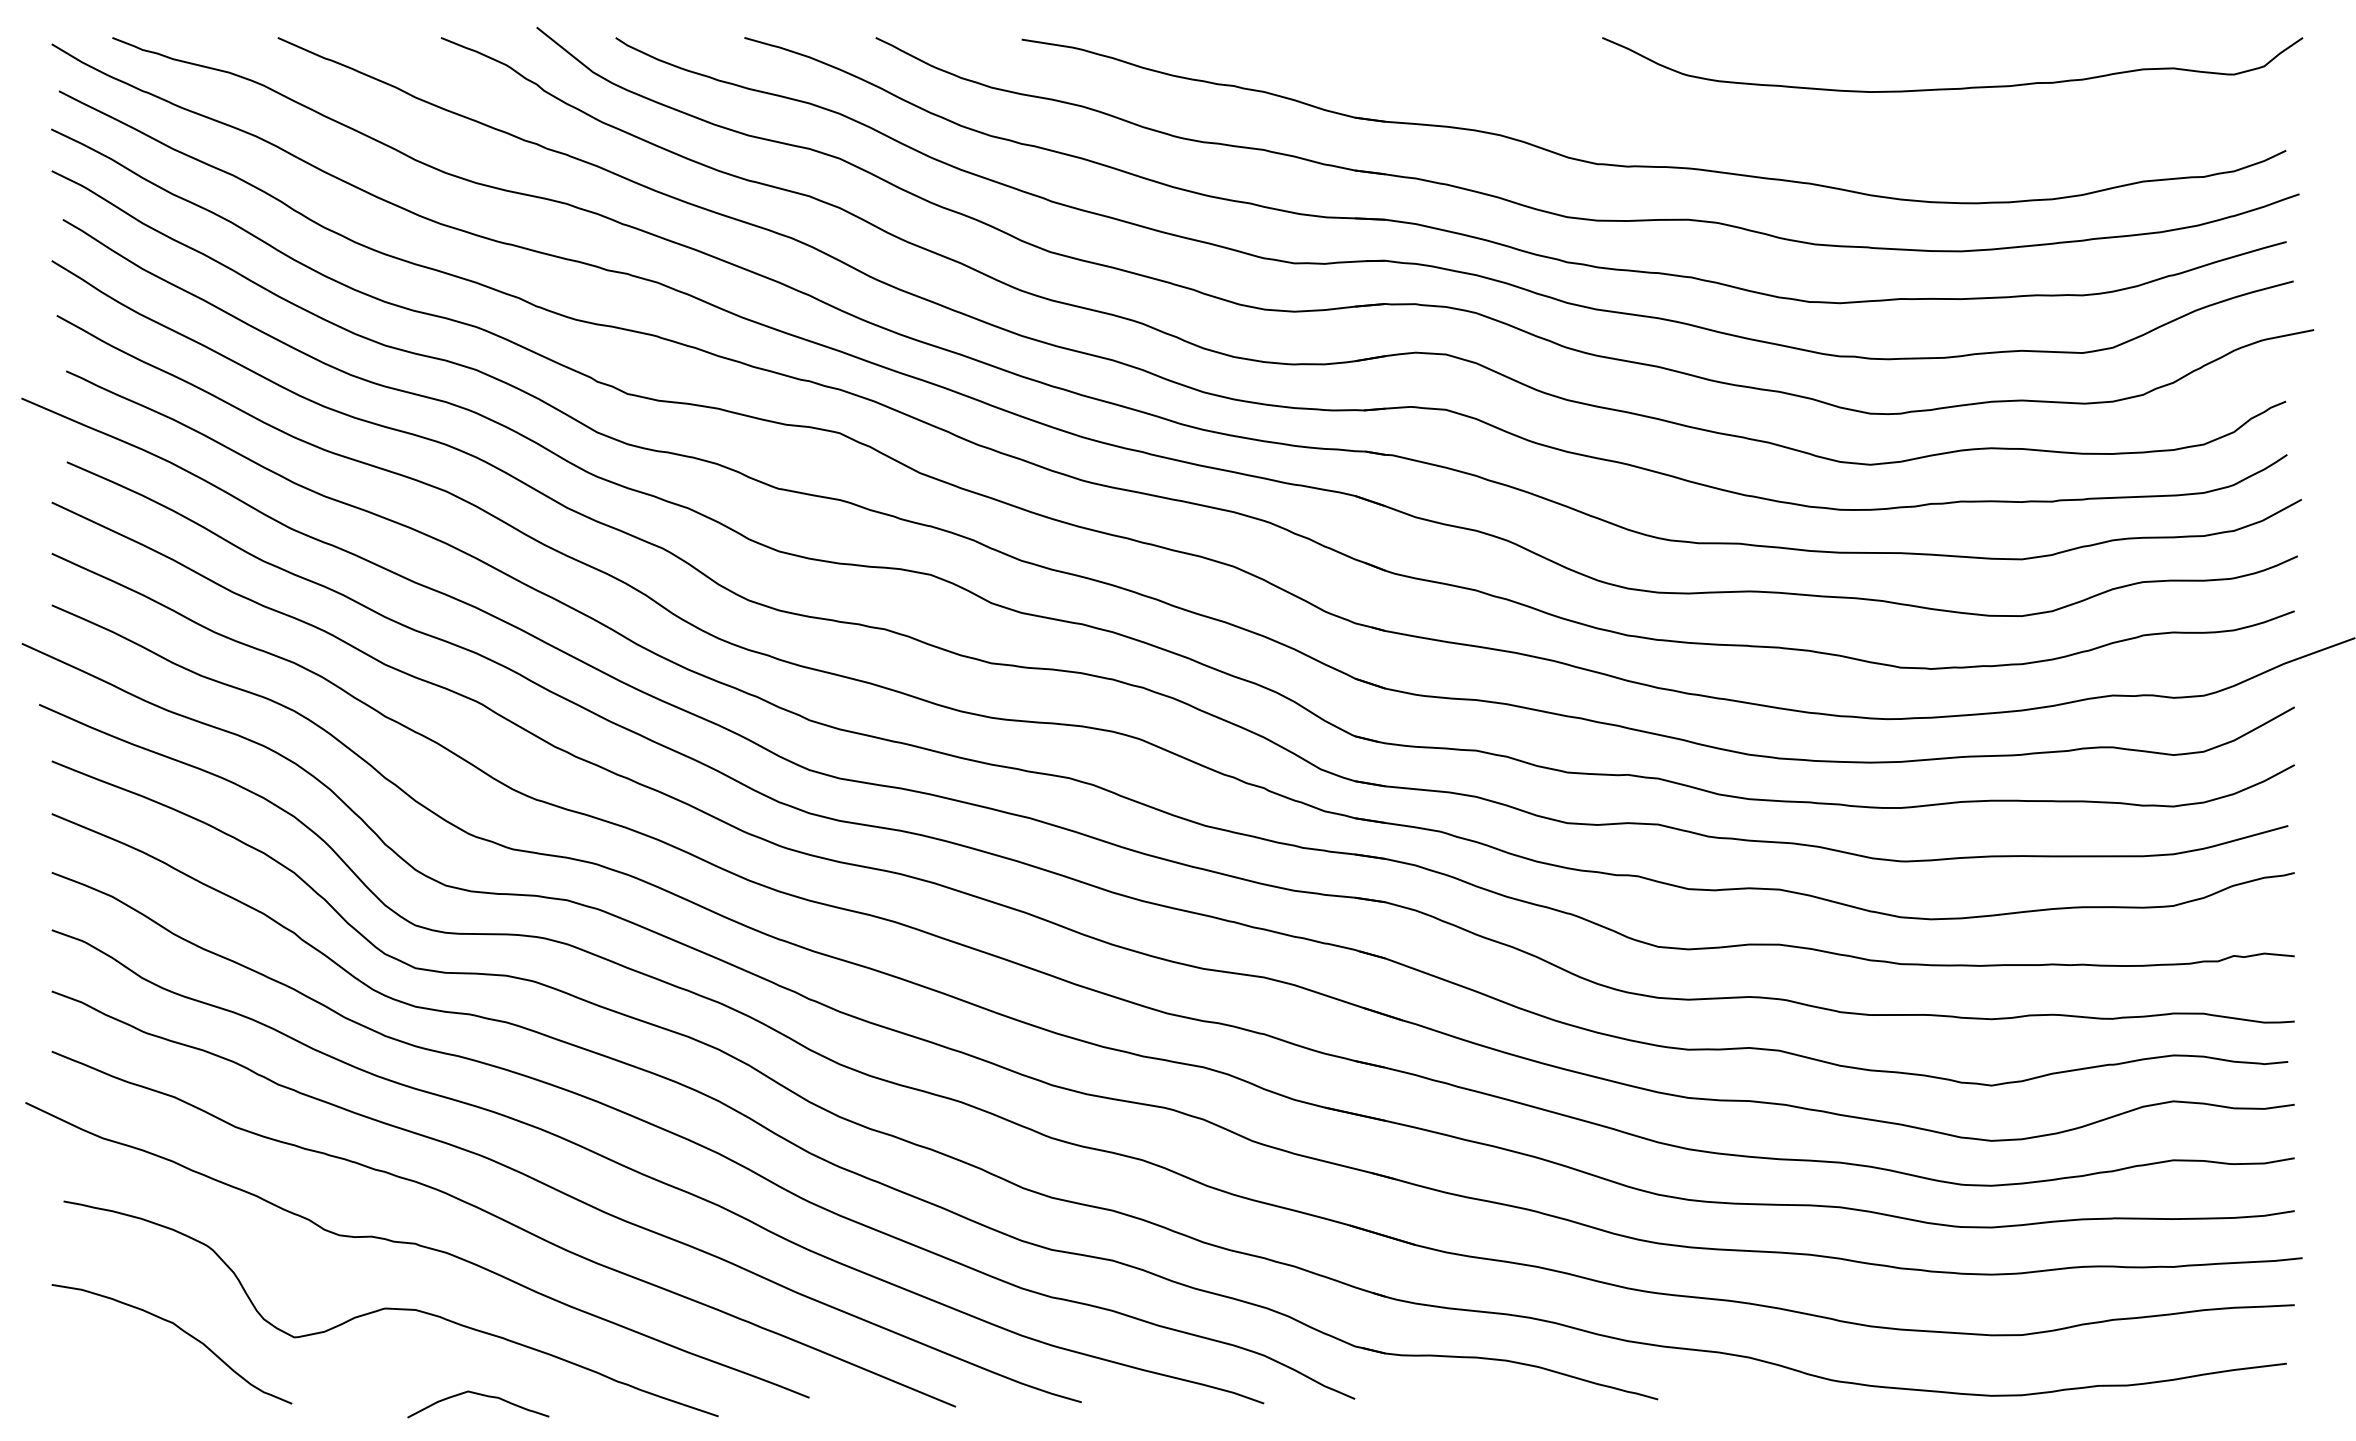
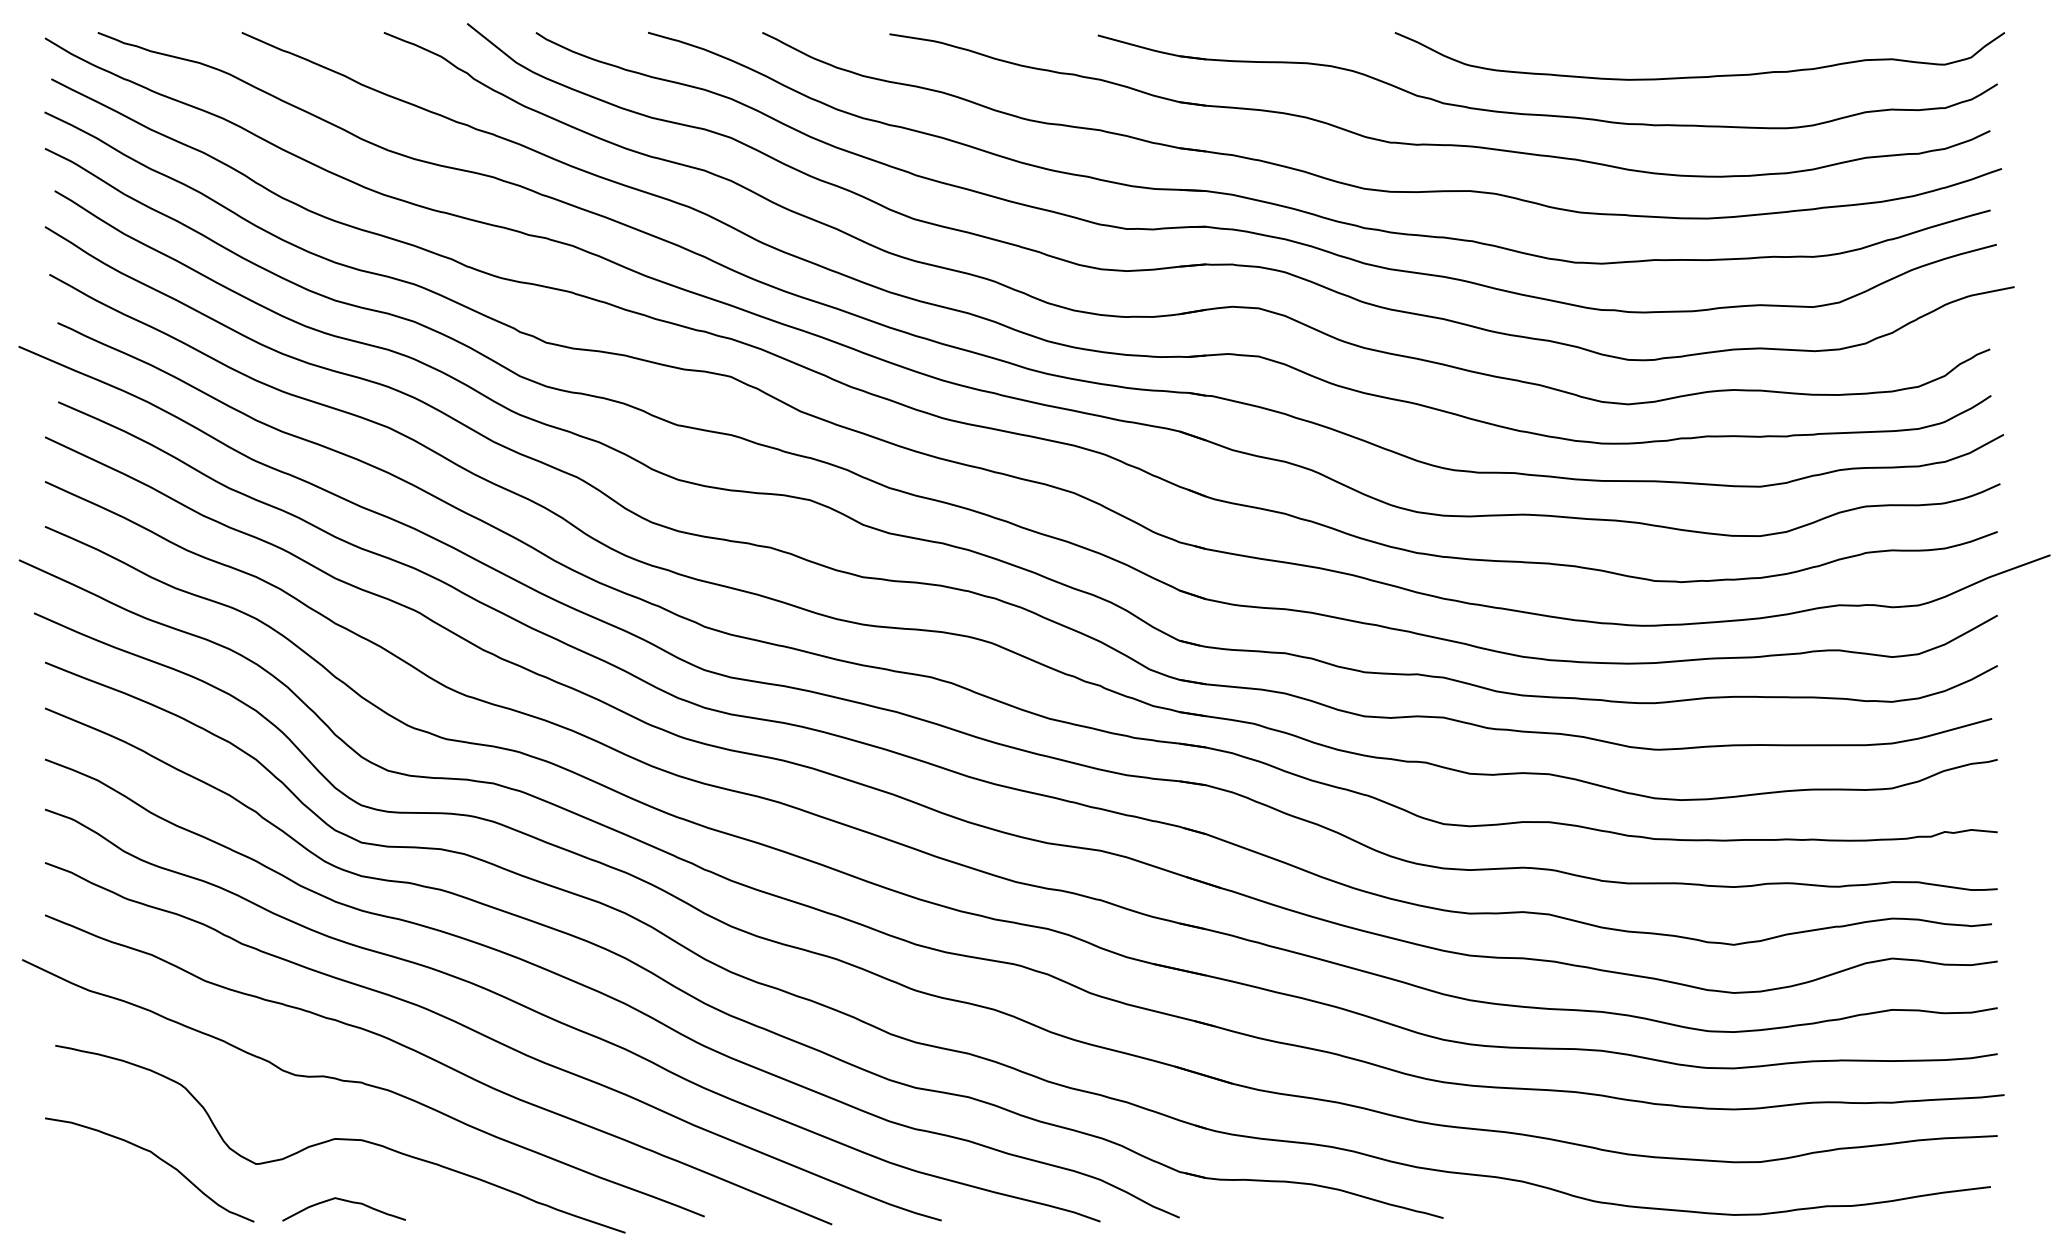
part: (1774, 131) -> (1544, 114), added
curve: (479, 1395) -> (345, 1201), moved

